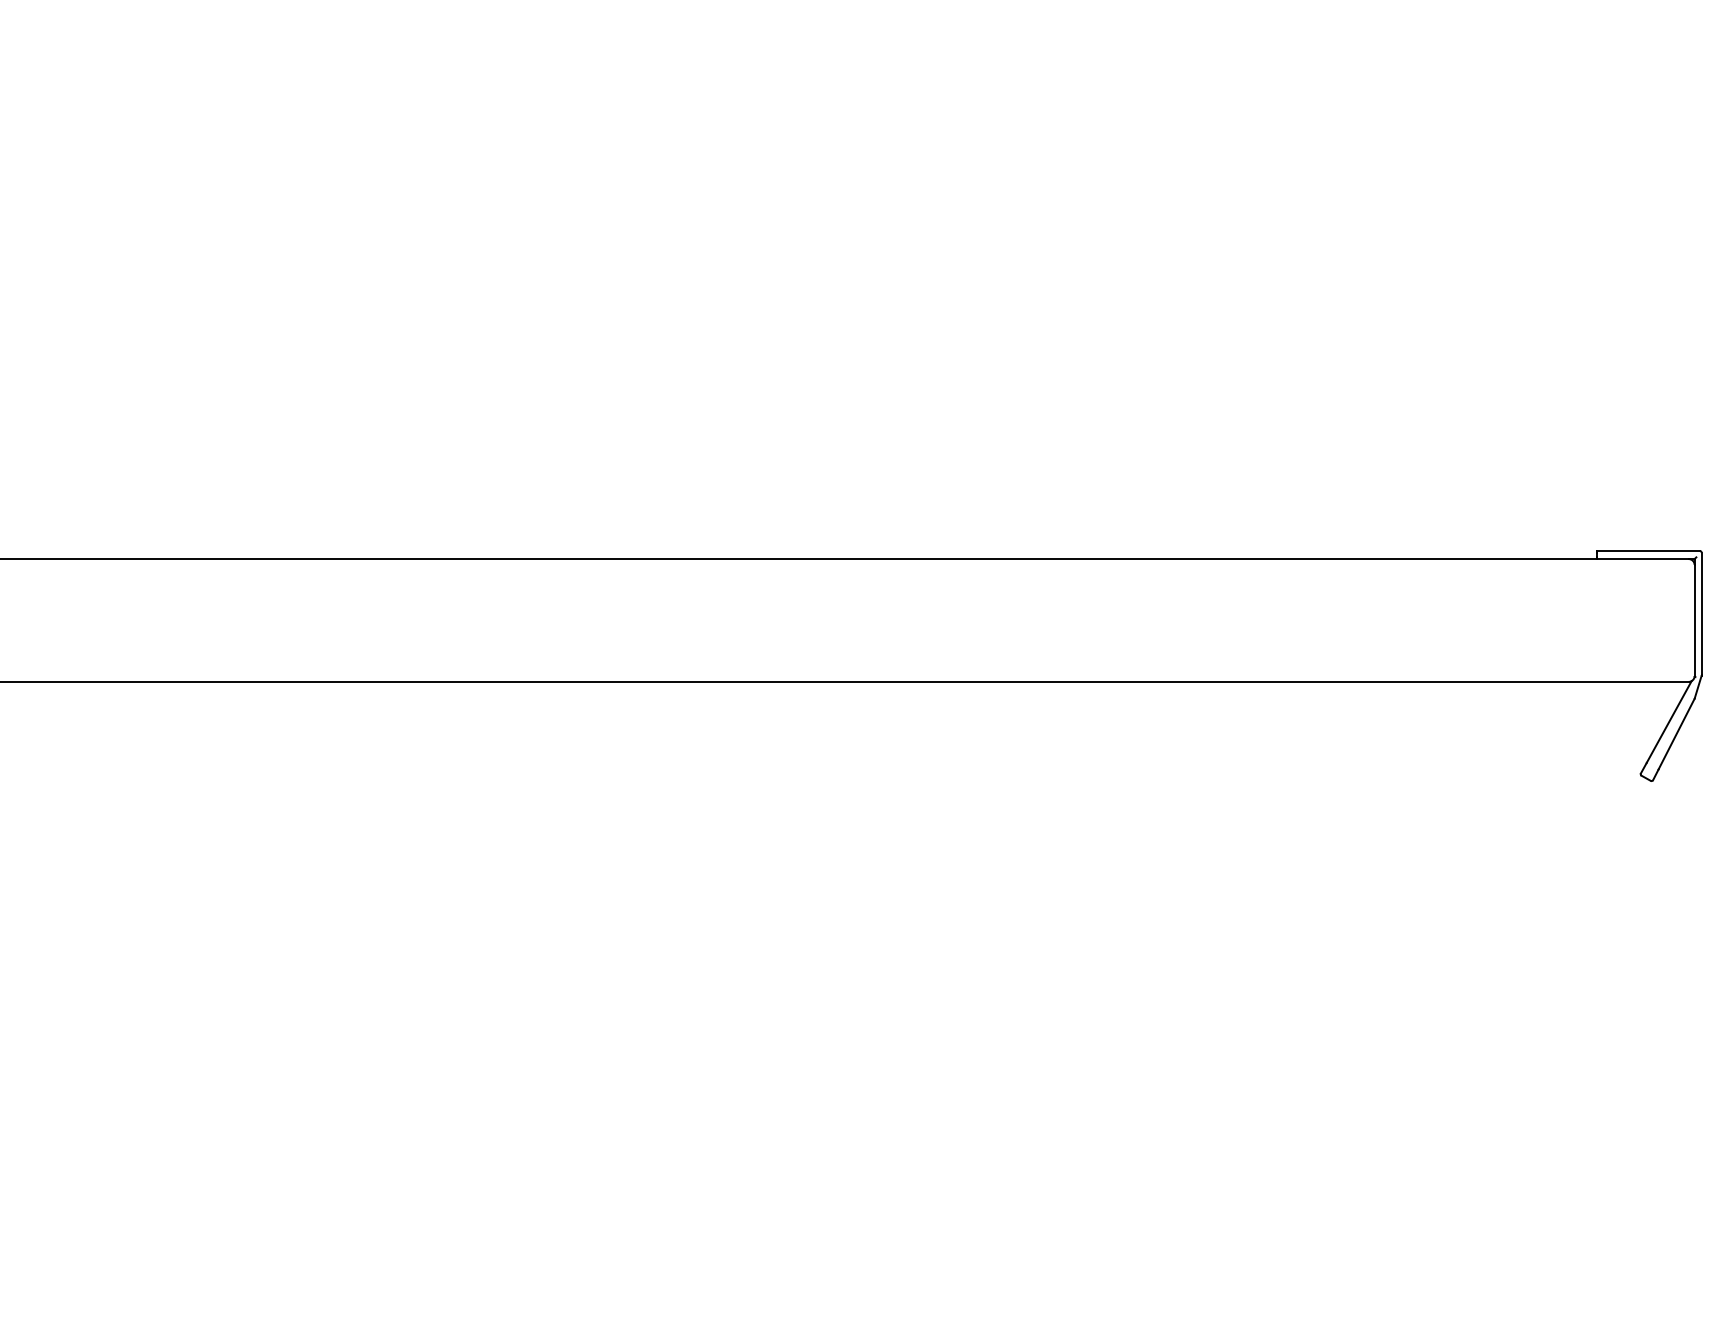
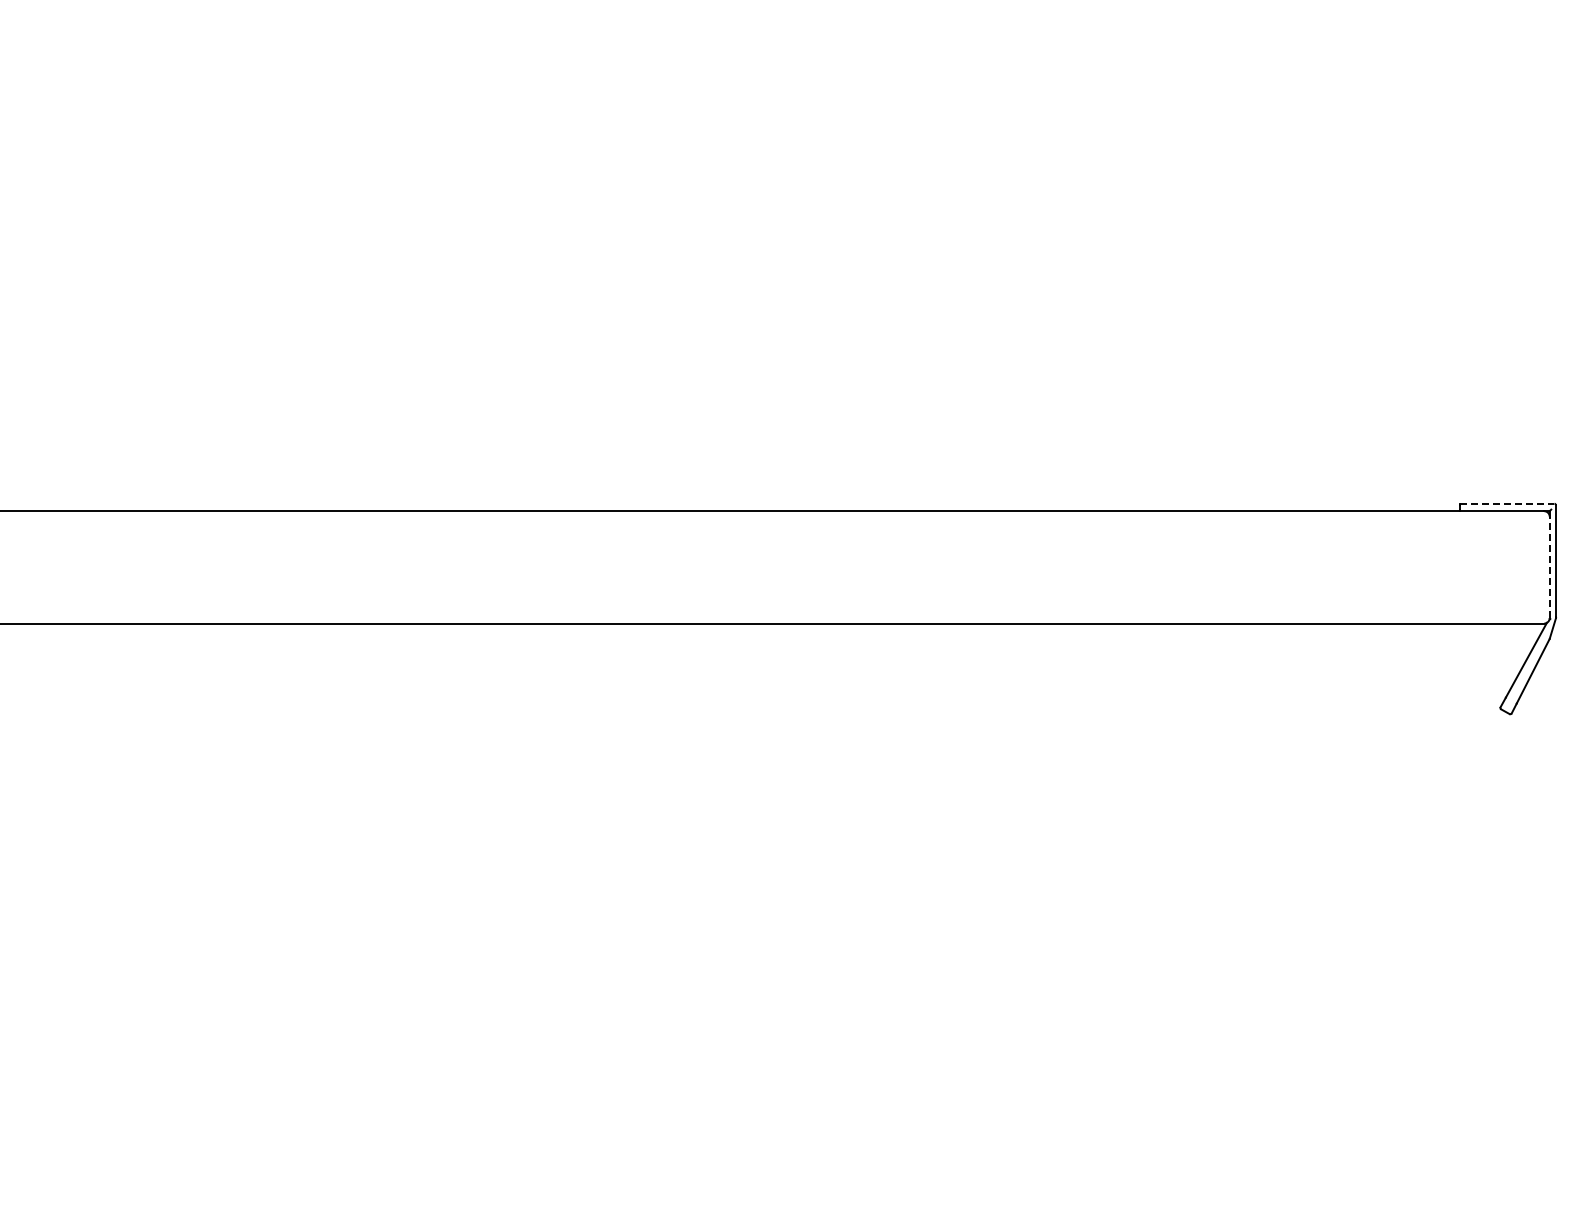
line: (1648, 550) -> (1507, 503), solid -> dashed
line: (1694, 620) -> (1549, 567), solid -> dashed

